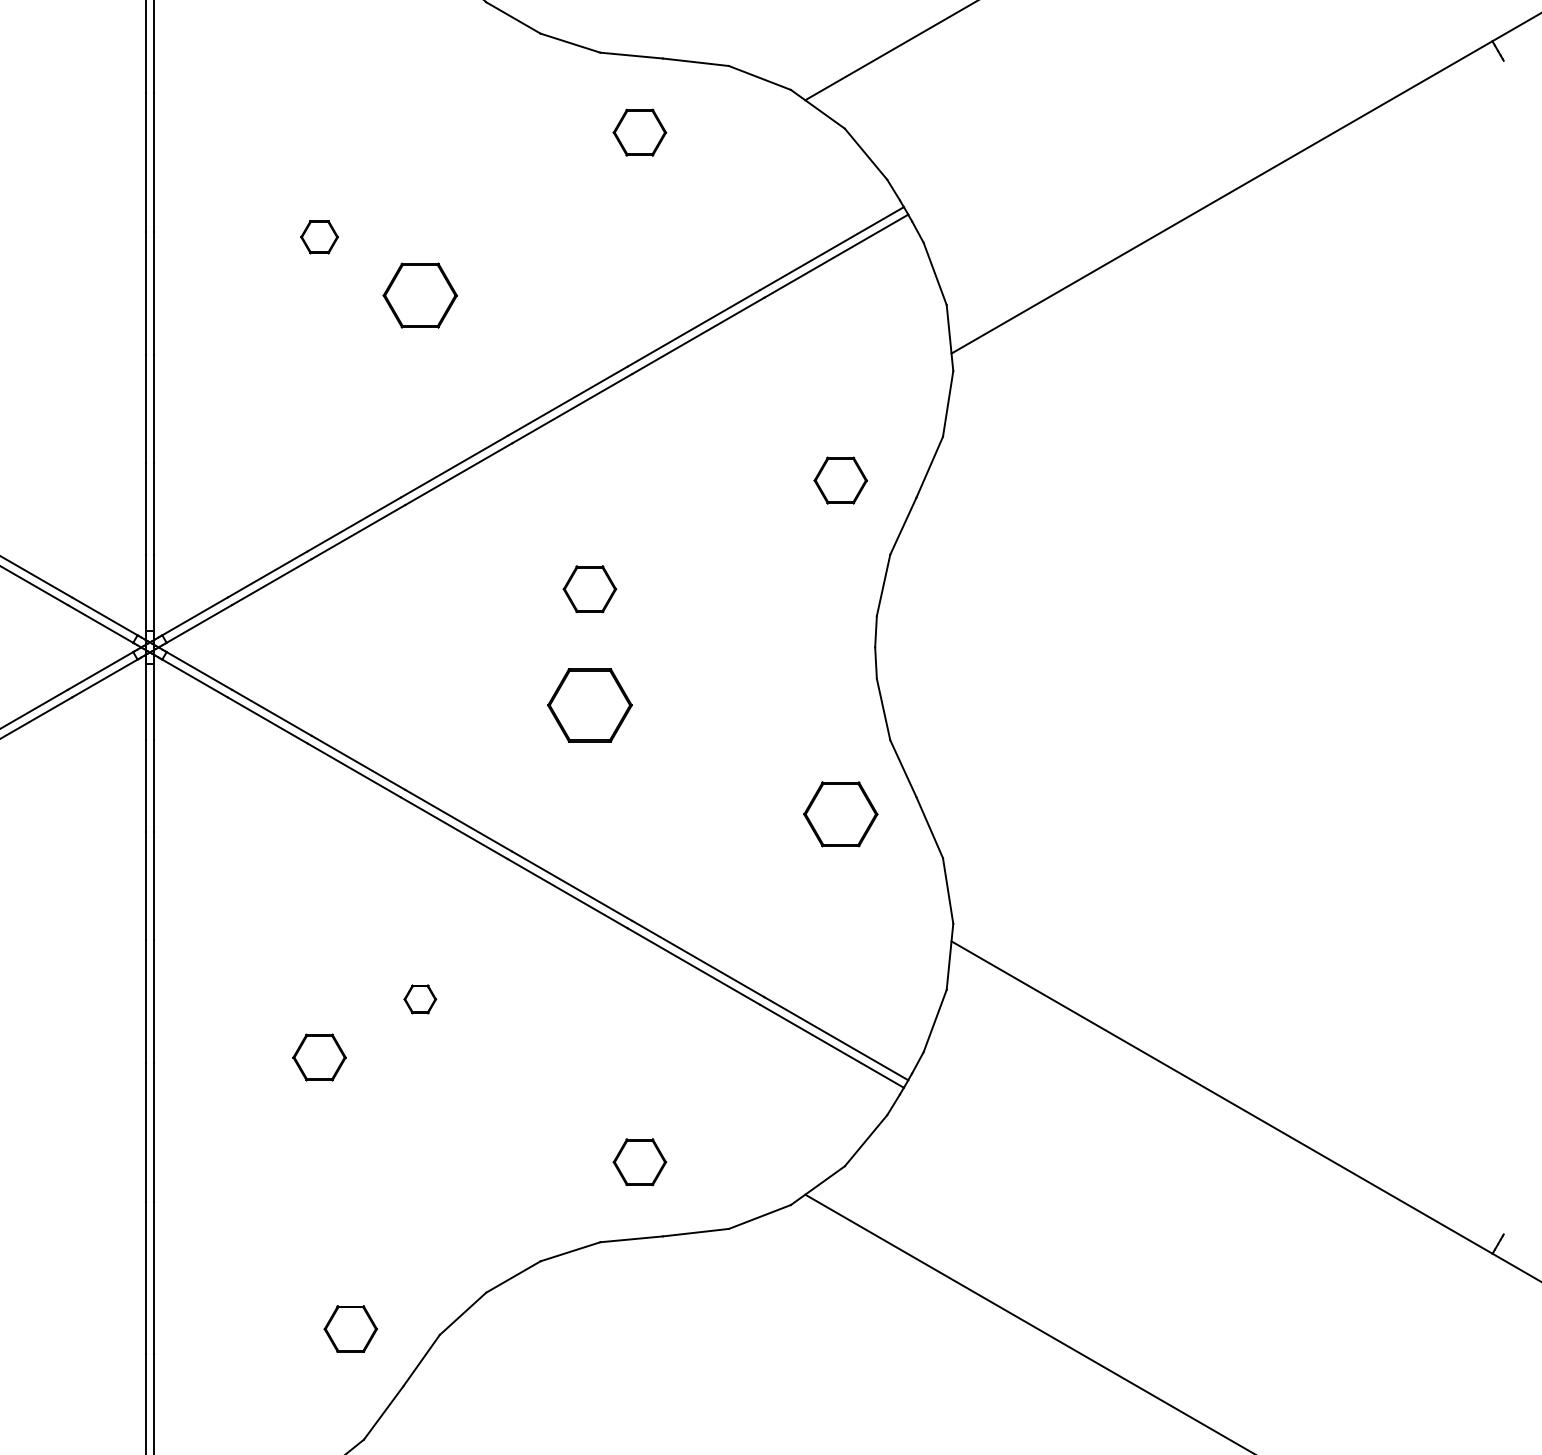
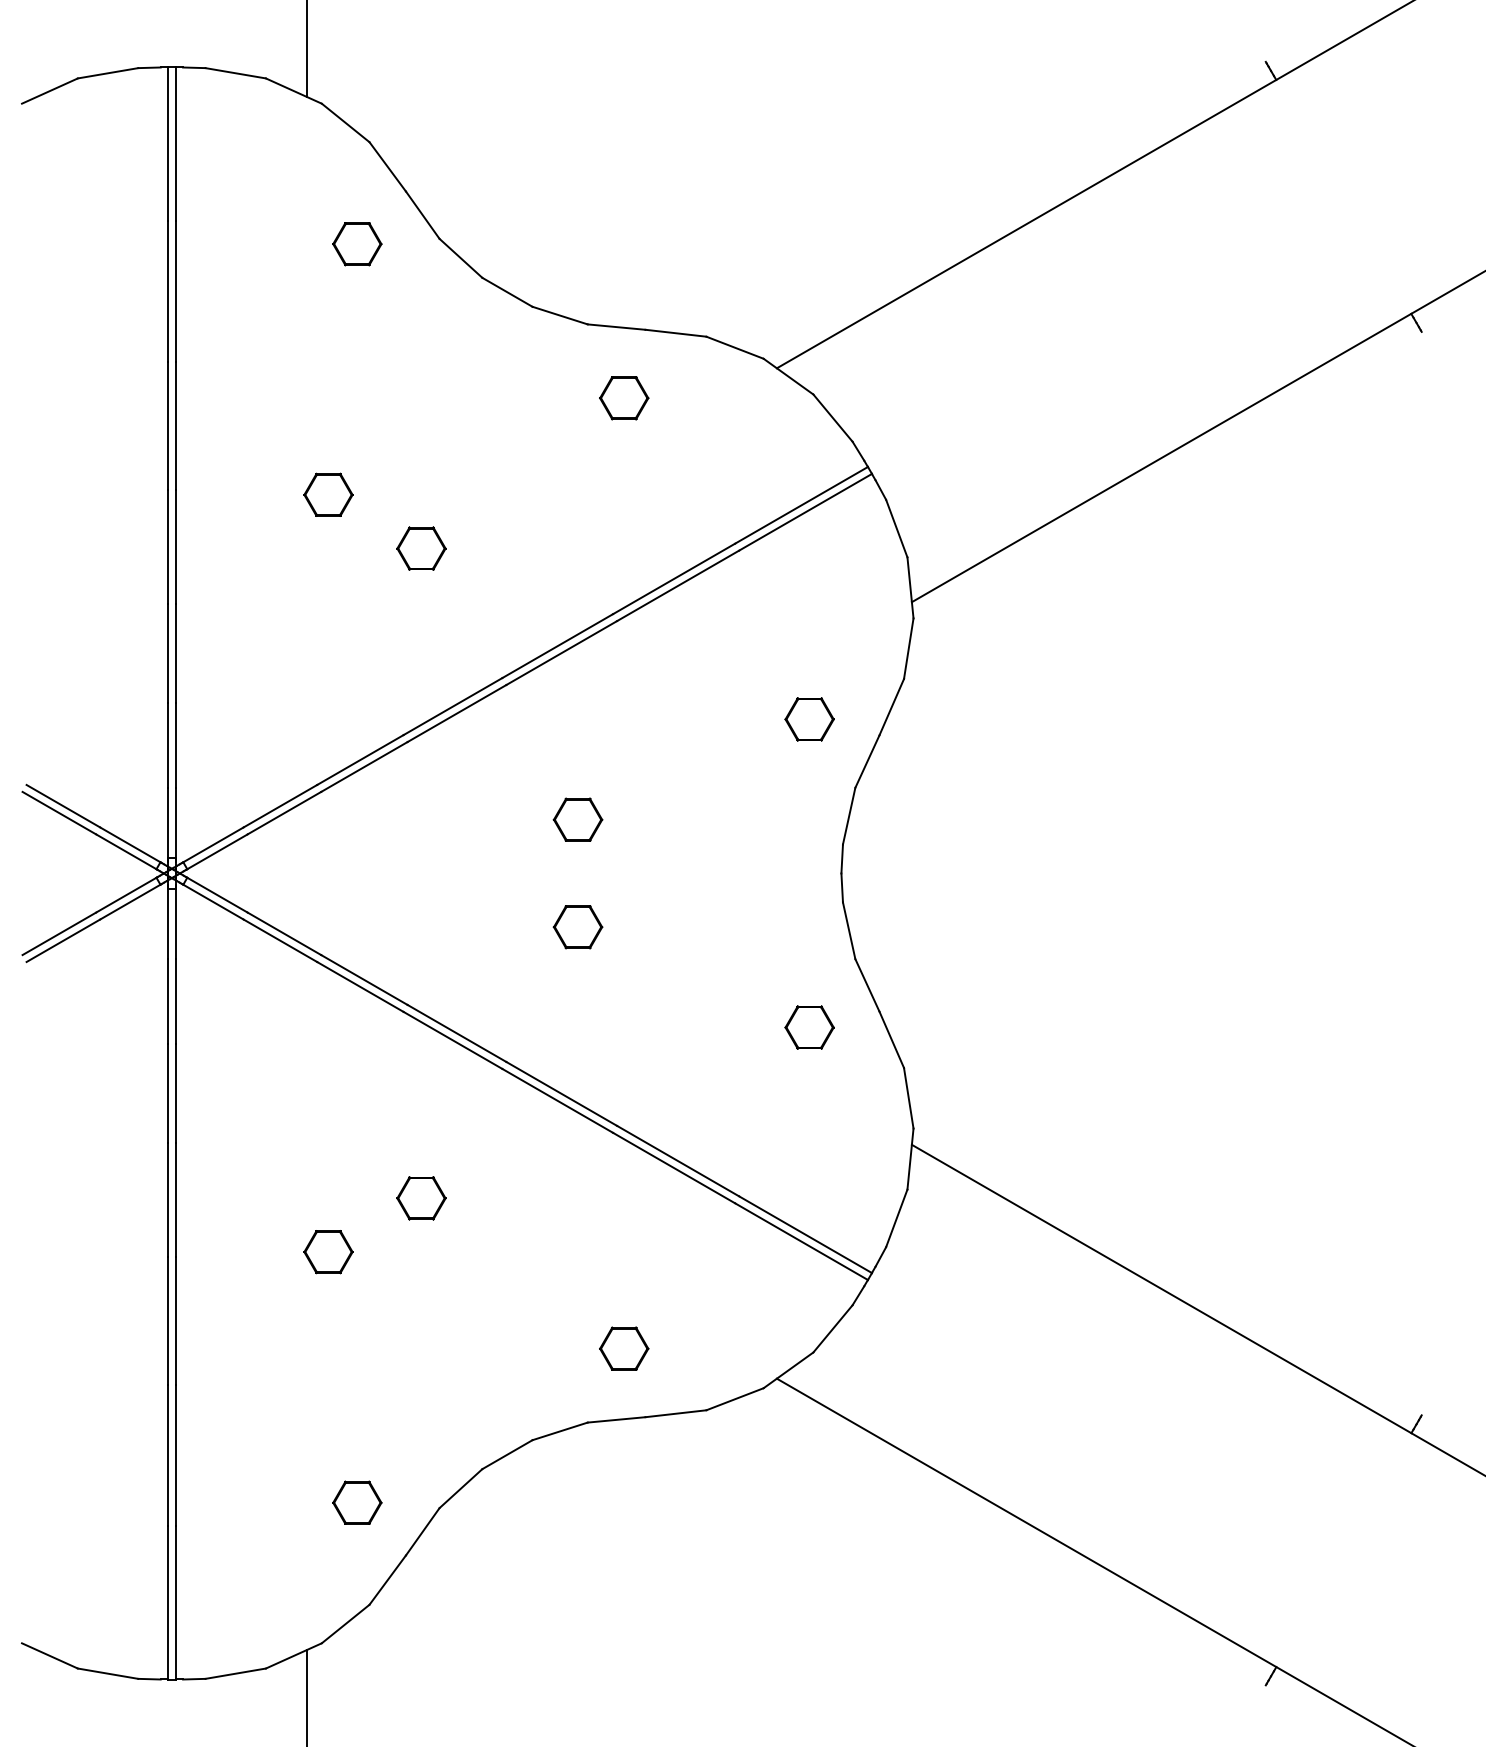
part: (319, 236) -> (328, 494), size x1.43
part: (420, 295) -> (421, 548), size x0.71
part: (589, 705) -> (577, 927), size x0.62
part: (840, 814) -> (809, 1027), size x0.71
part: (420, 999) -> (421, 1198), size x1.67

